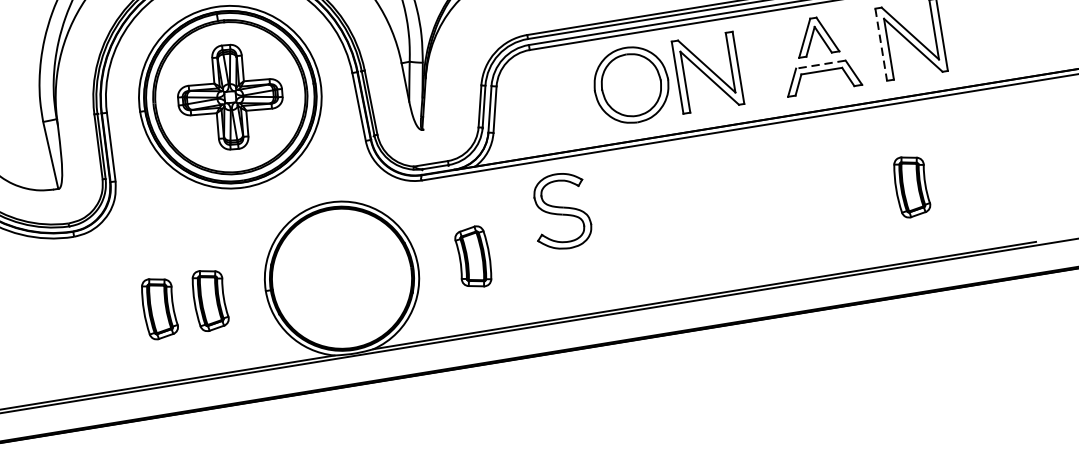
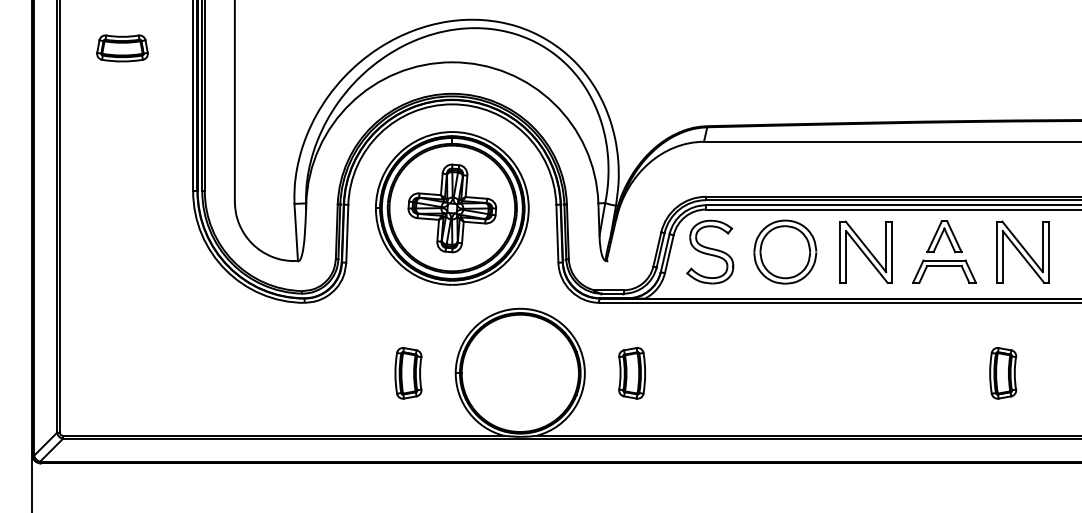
line: (881, 45) -> (997, 252), dashed -> solid
line: (820, 64) -> (944, 260), dashed -> solid
part: (707, 72) -> (865, 251), moved
part: (561, 210) -> (710, 251), moved
part: (159, 308) -> (365, 373), removed

